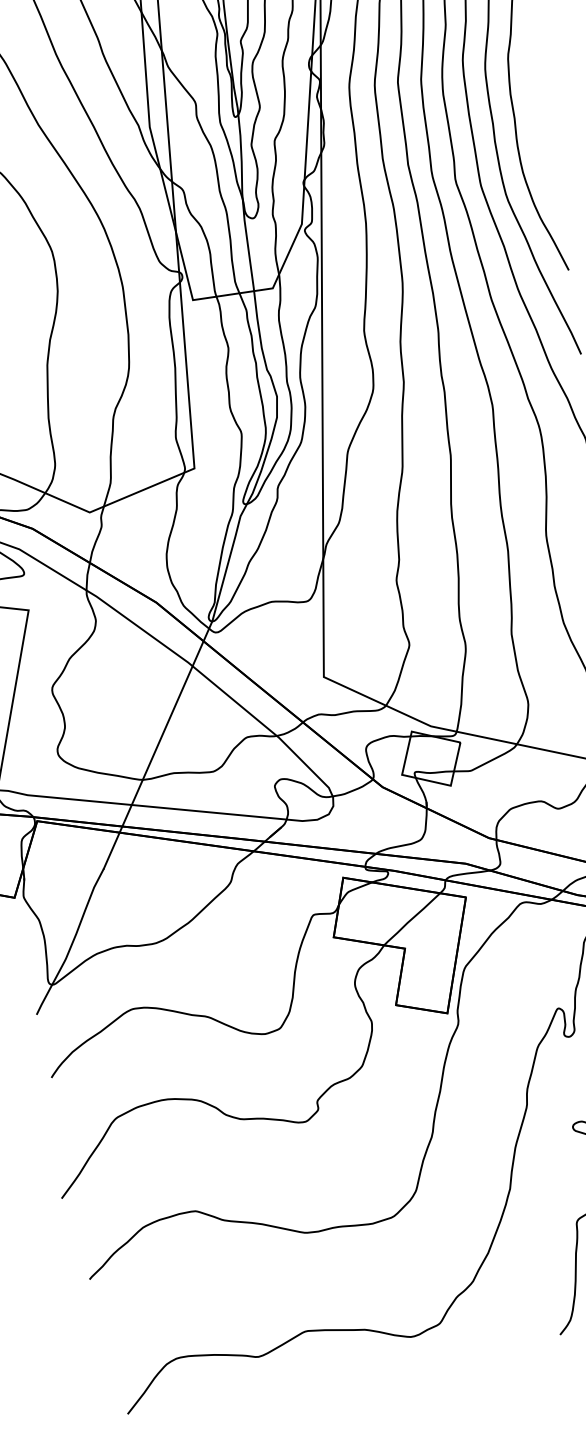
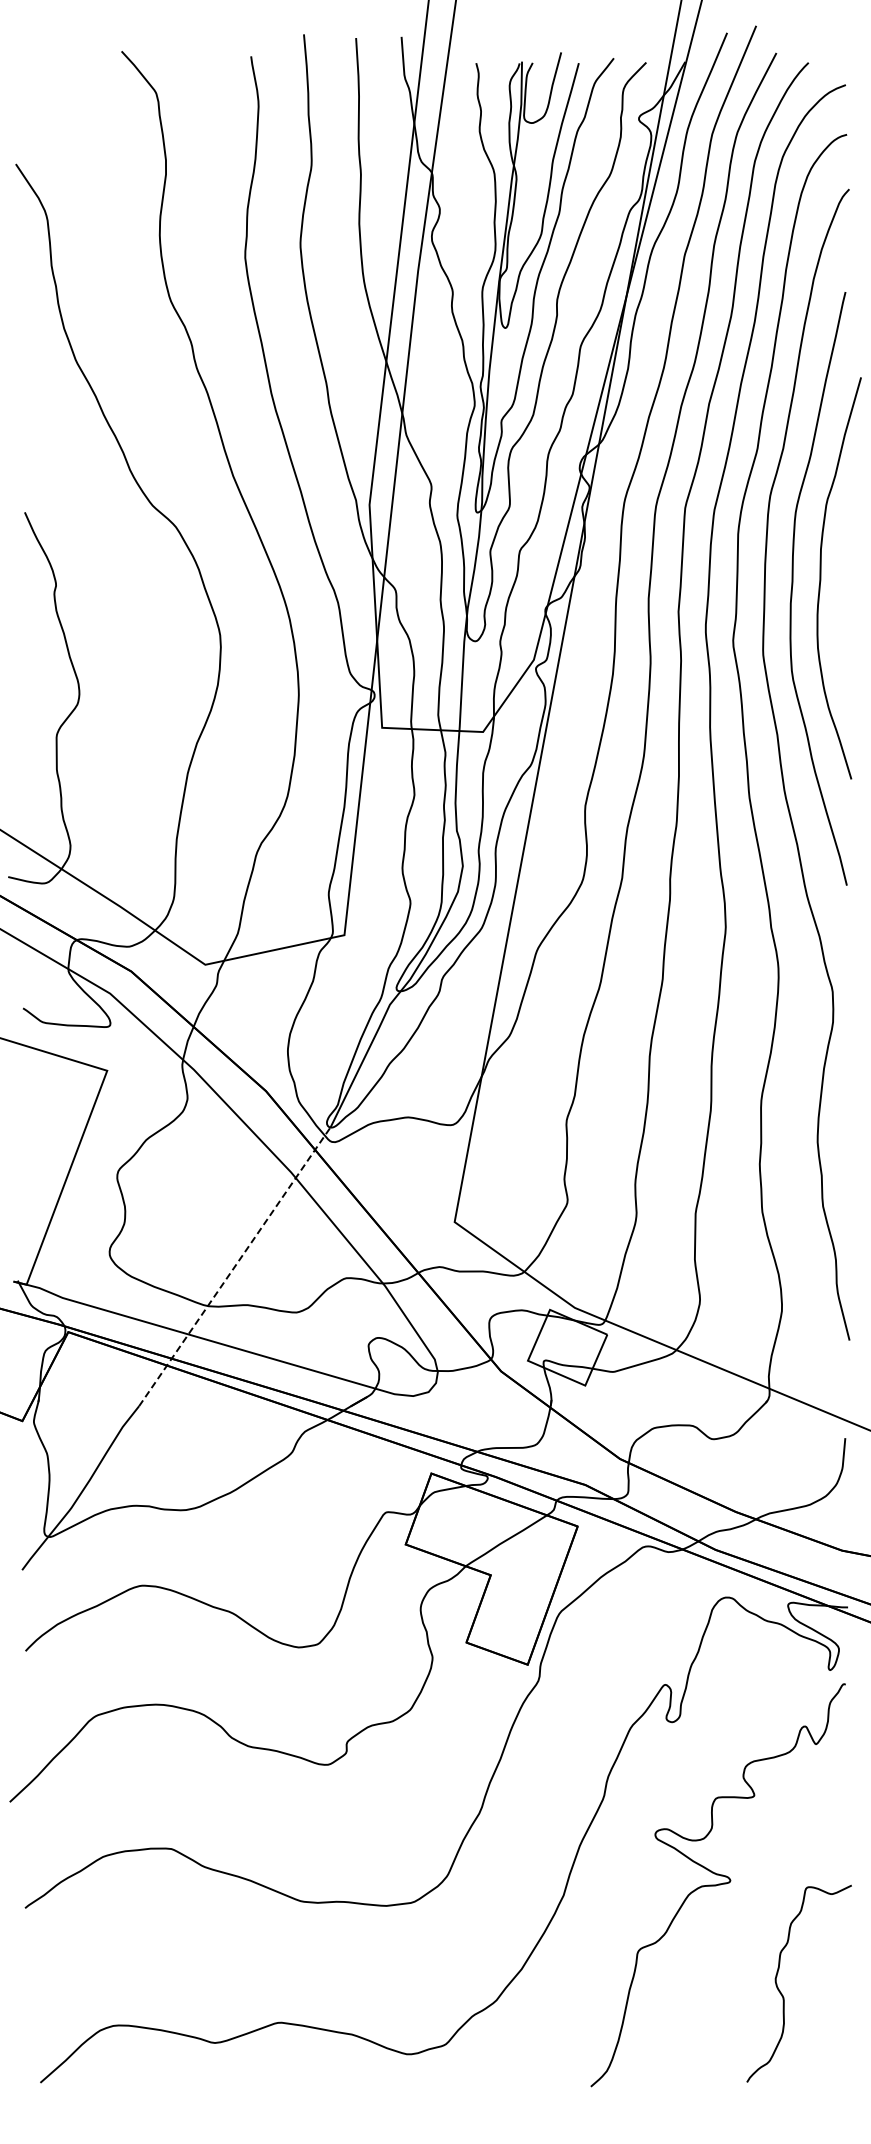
line: (158, 744) -> (235, 1266), solid -> dashed

